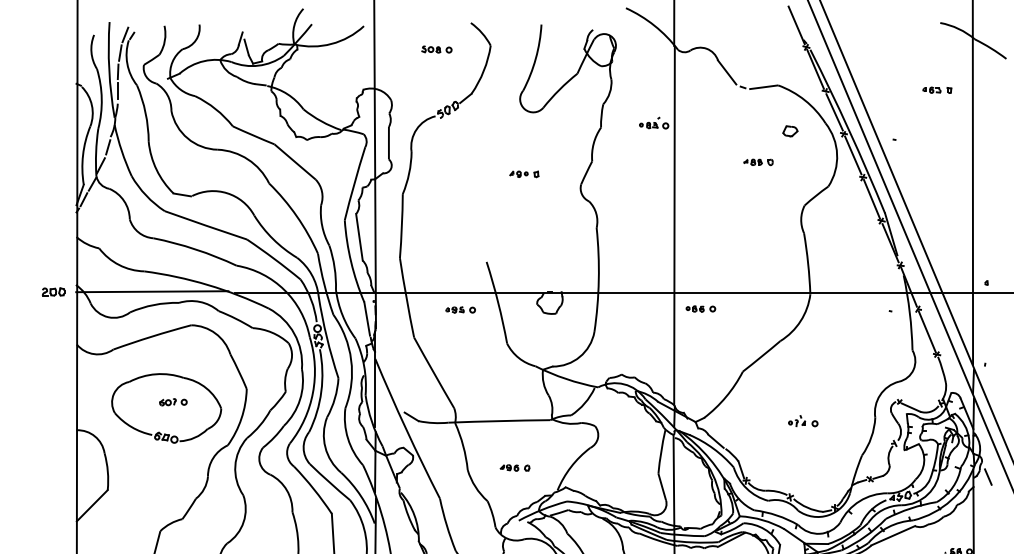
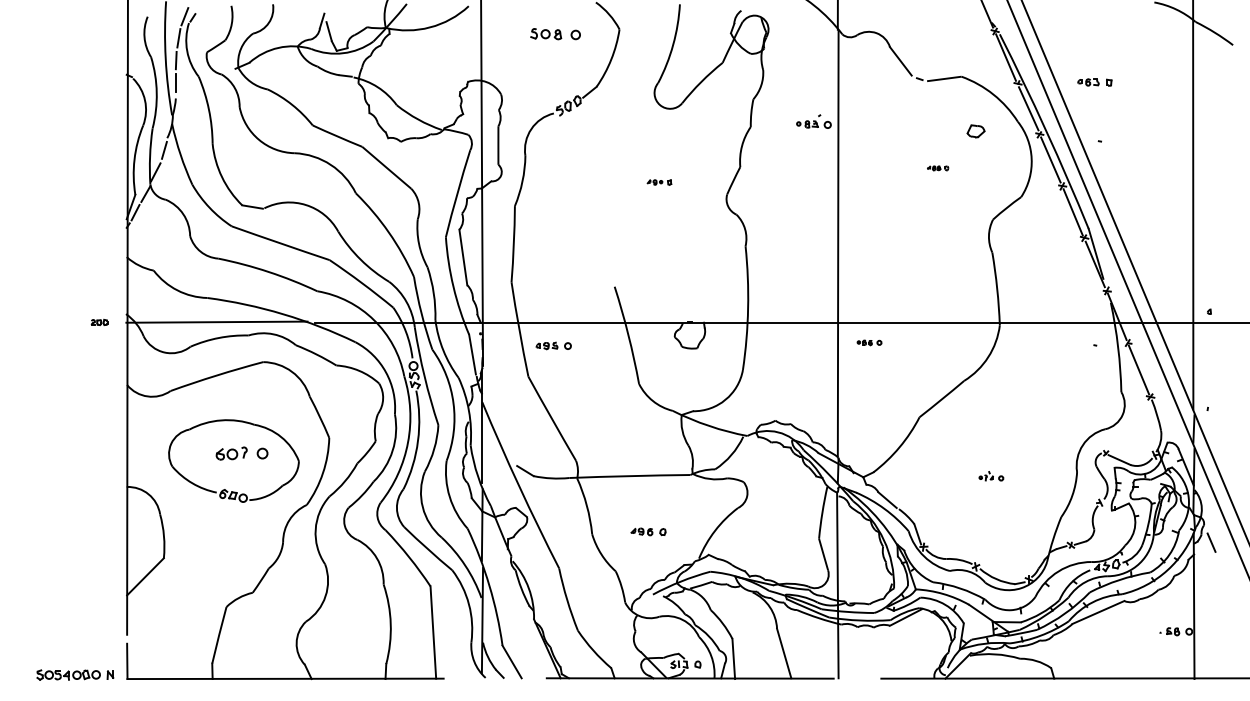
part: (436, 49) -> (555, 33), size x1.4
part: (936, 90) -> (1094, 82), moved
part: (757, 162) -> (937, 168), size x0.6
part: (524, 174) -> (659, 182), size x0.7
part: (53, 291) -> (99, 322), size x0.6
part: (700, 308) -> (869, 342), size x0.7
part: (460, 309) -> (553, 345), moved
part: (172, 402) -> (241, 453), size x1.6
part: (803, 421) -> (991, 476), size x0.7

